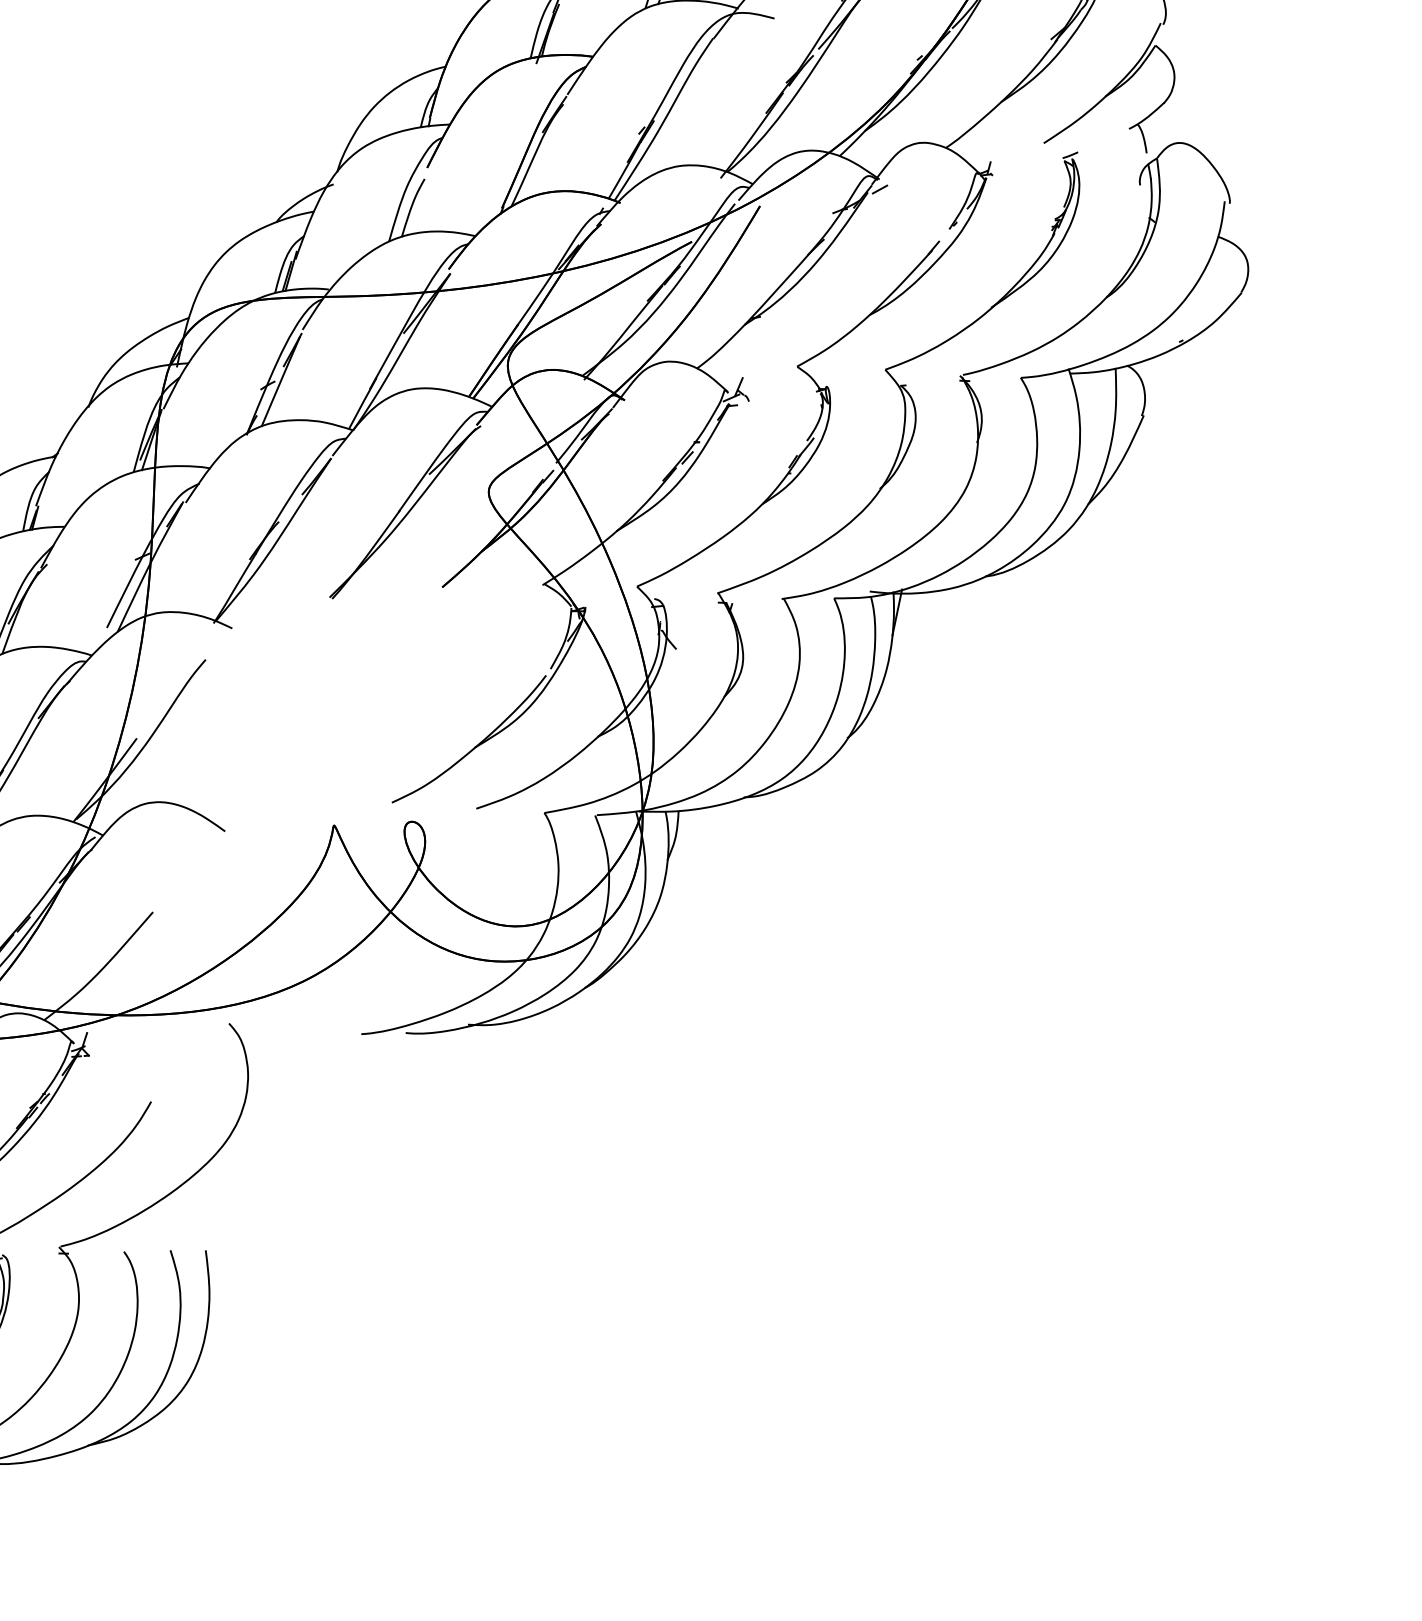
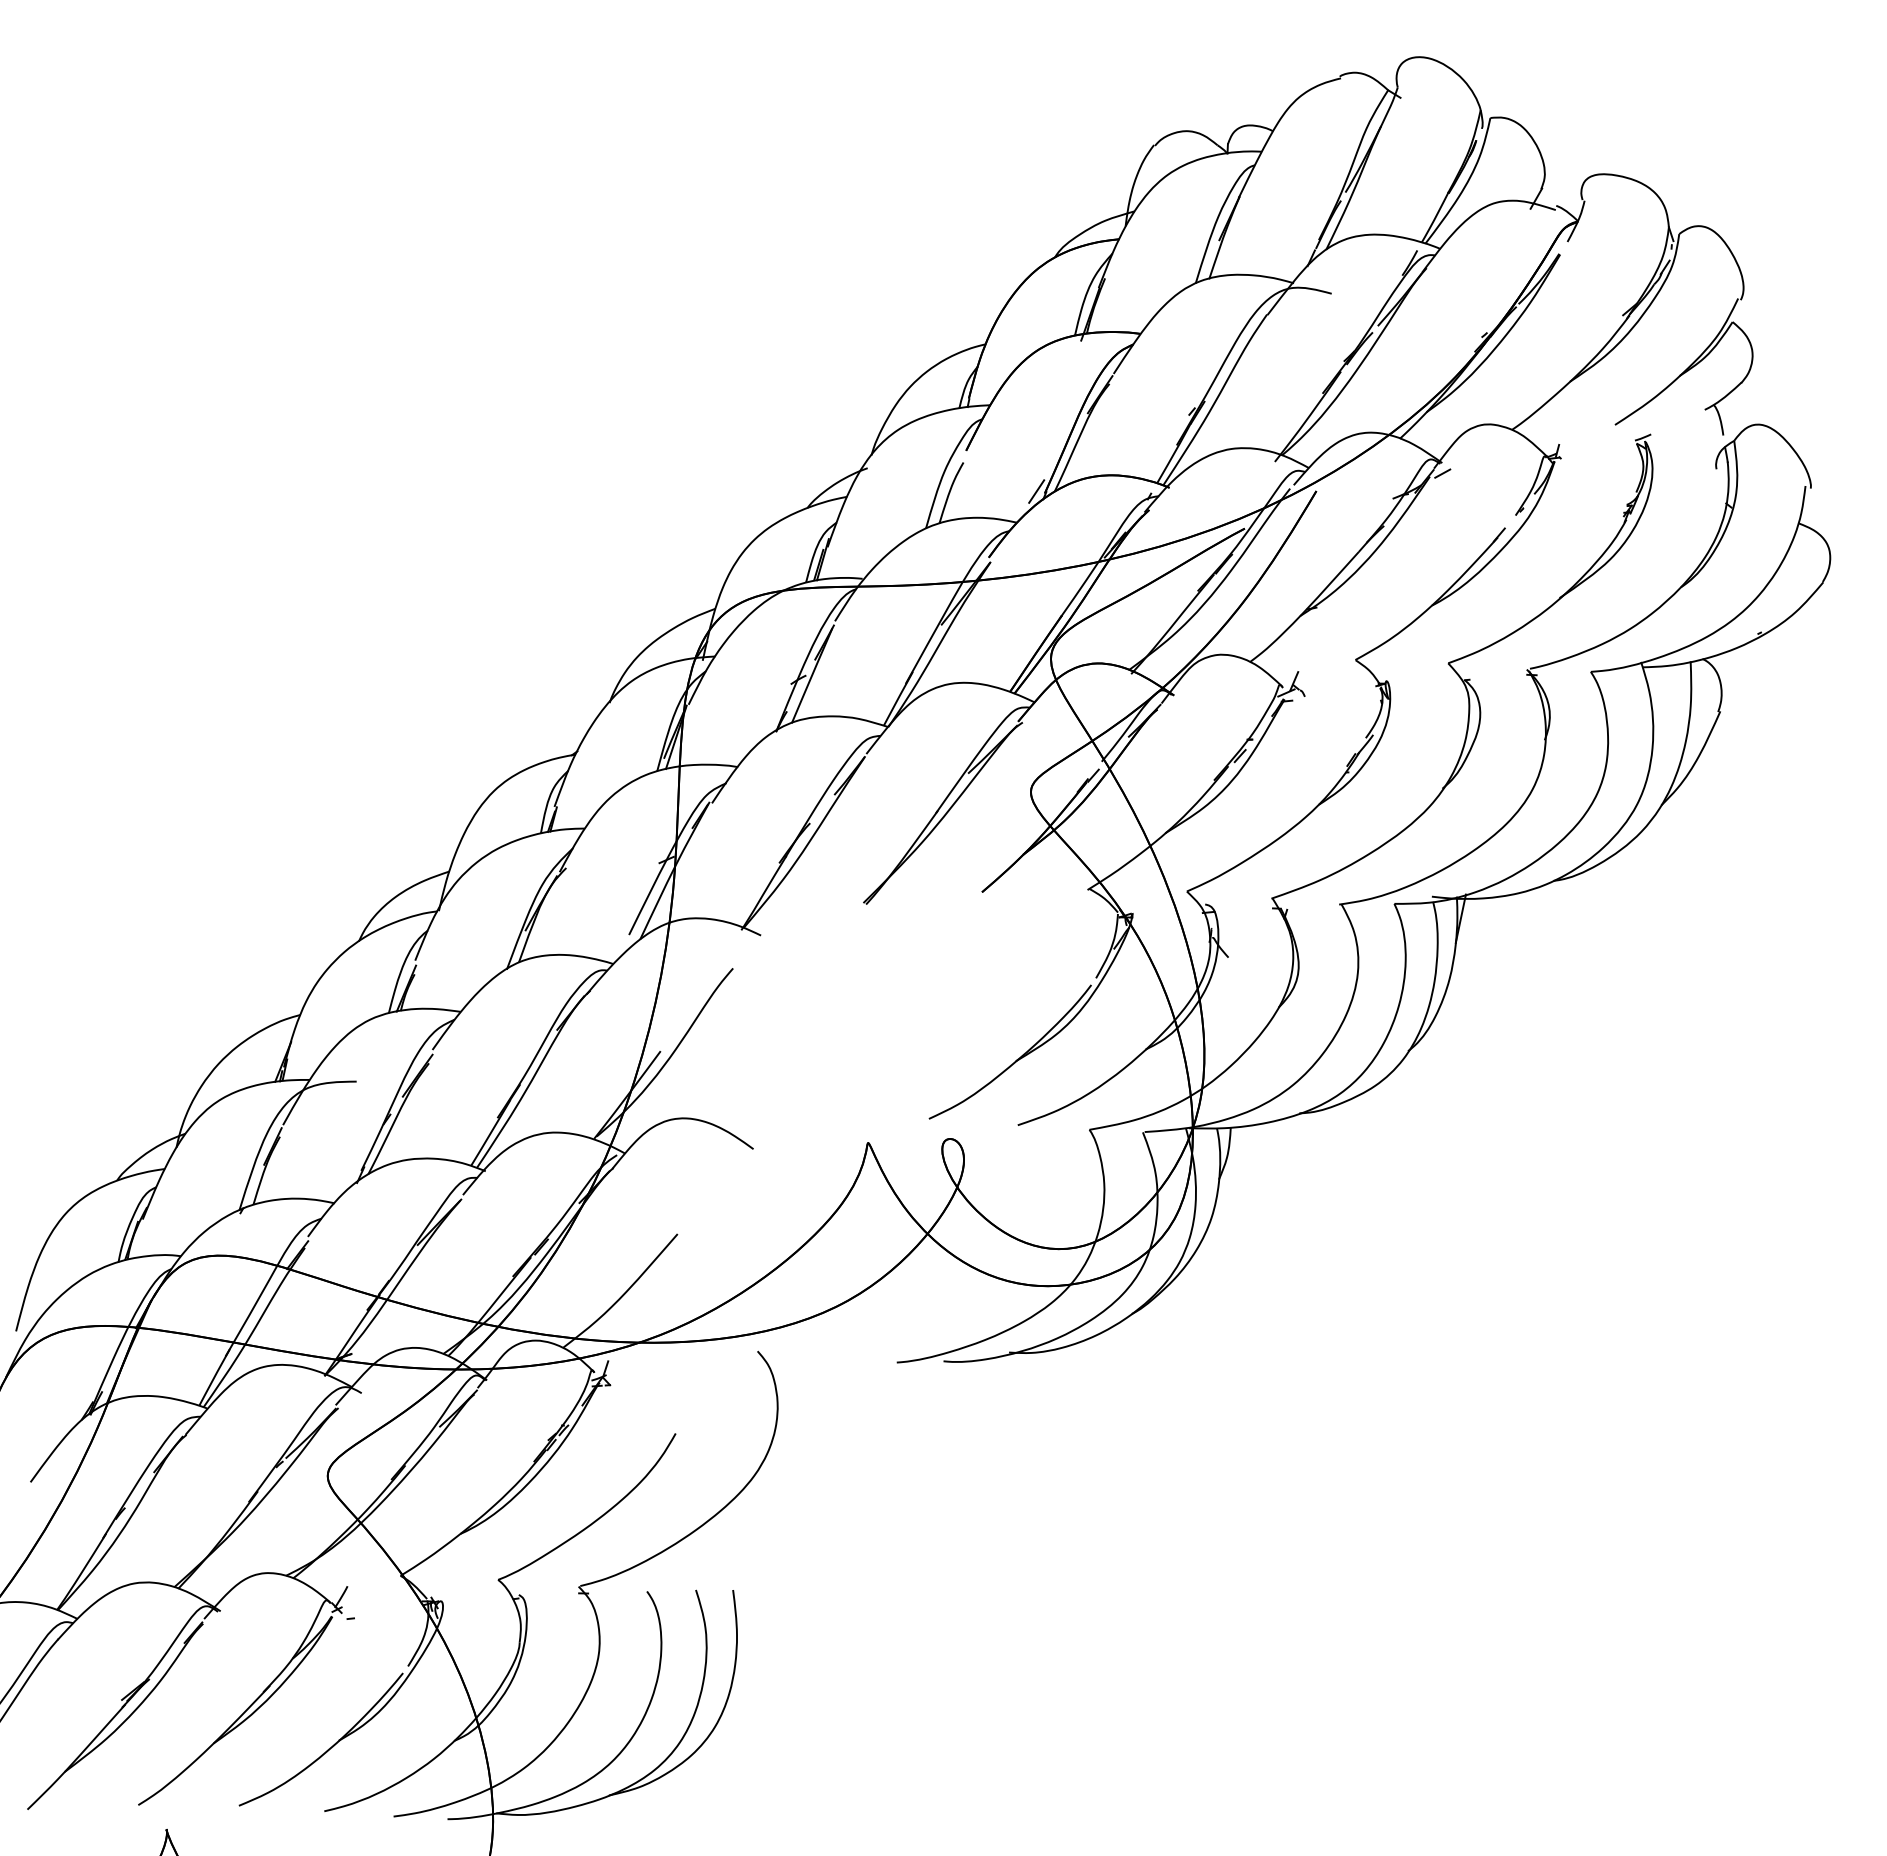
line: (494, 206) -> (1036, 491), added

